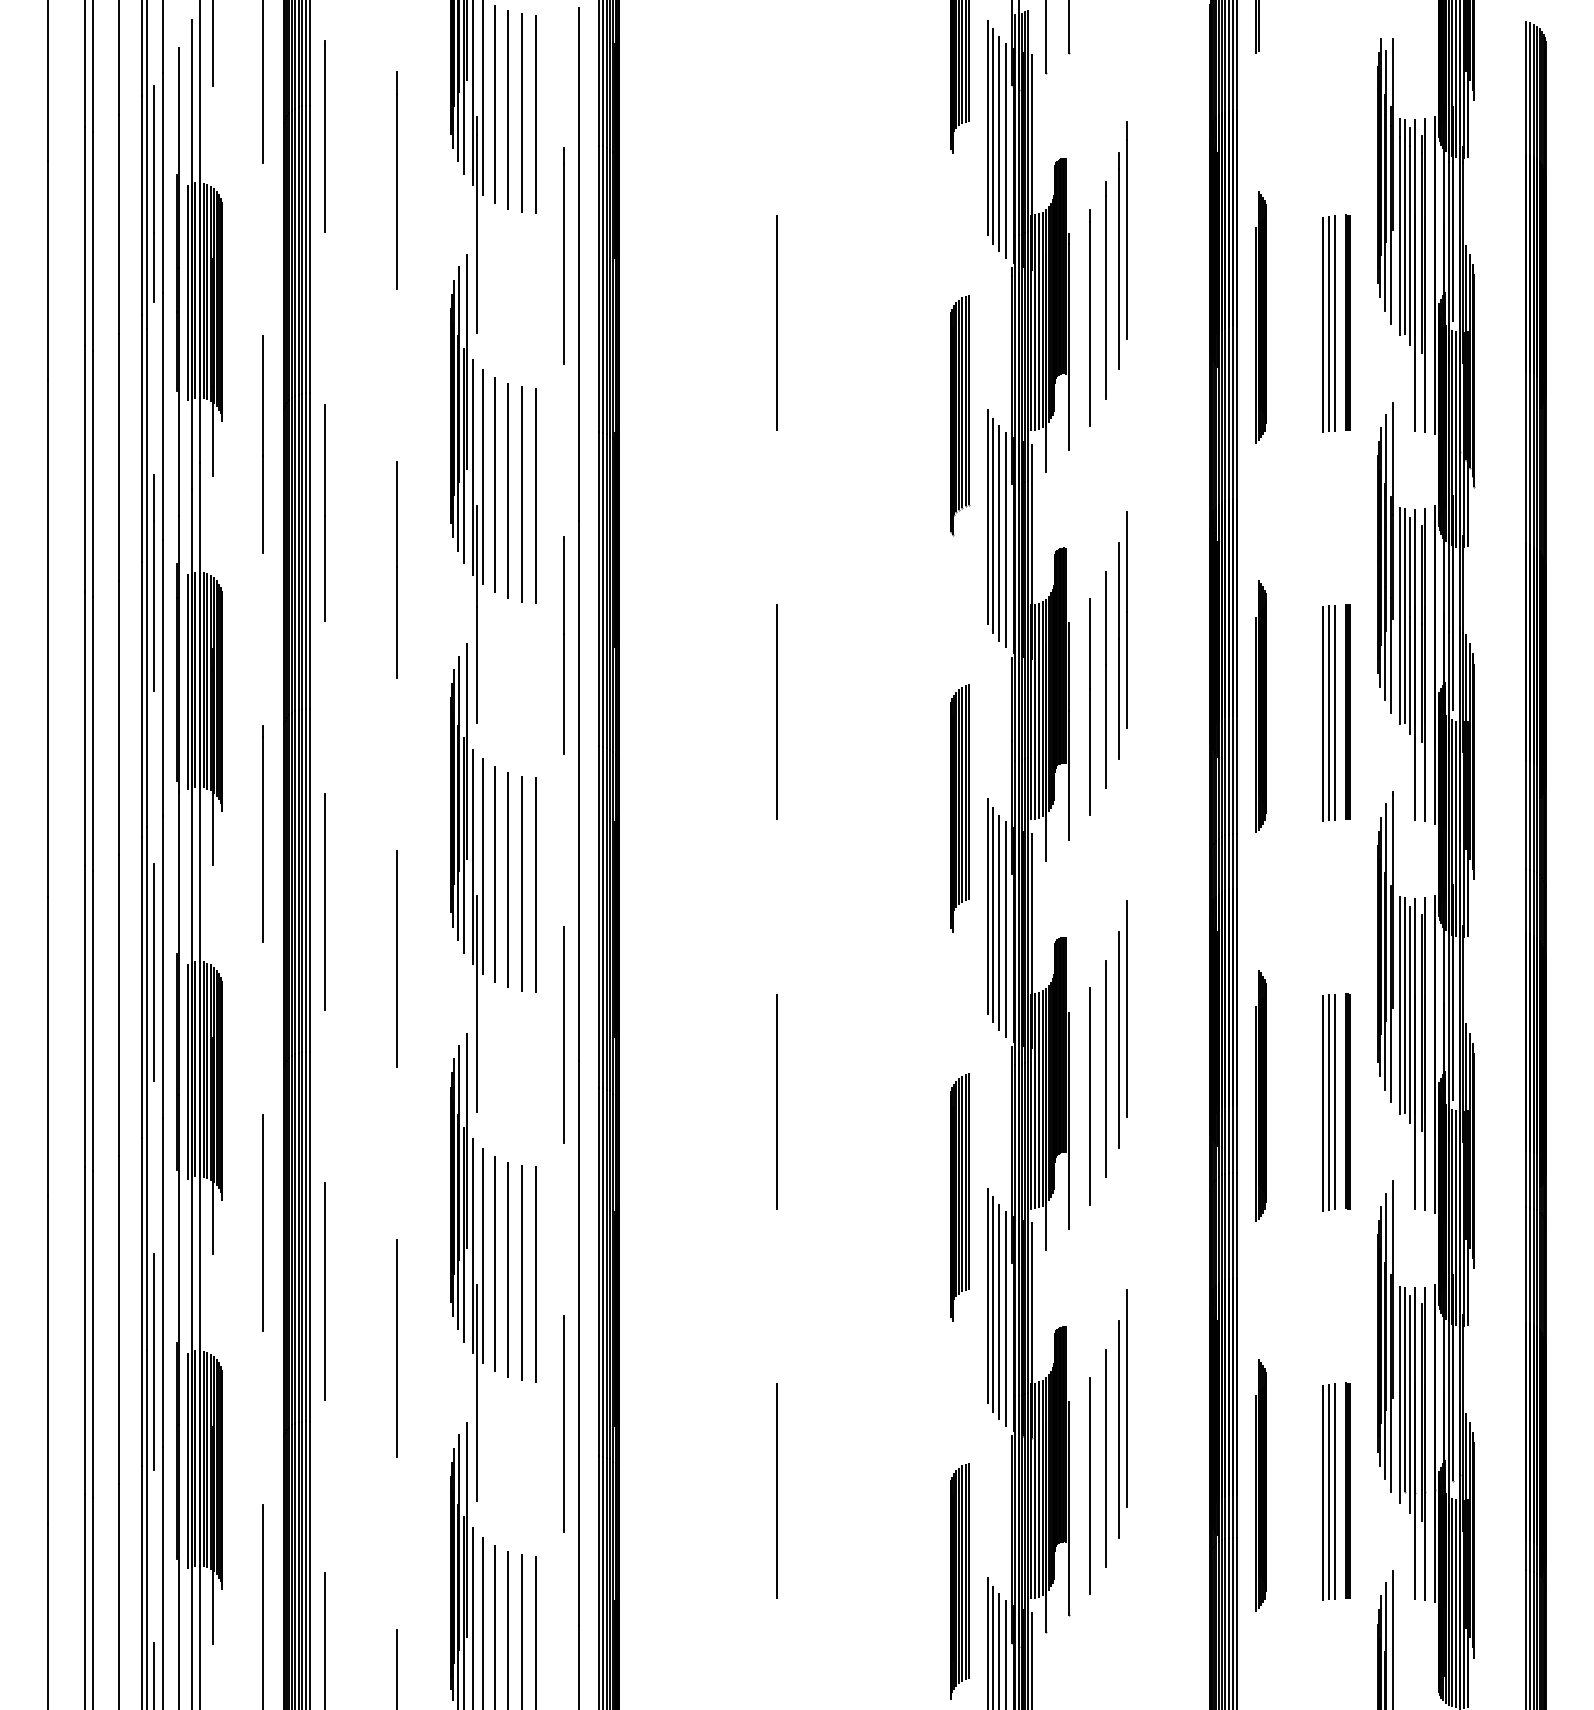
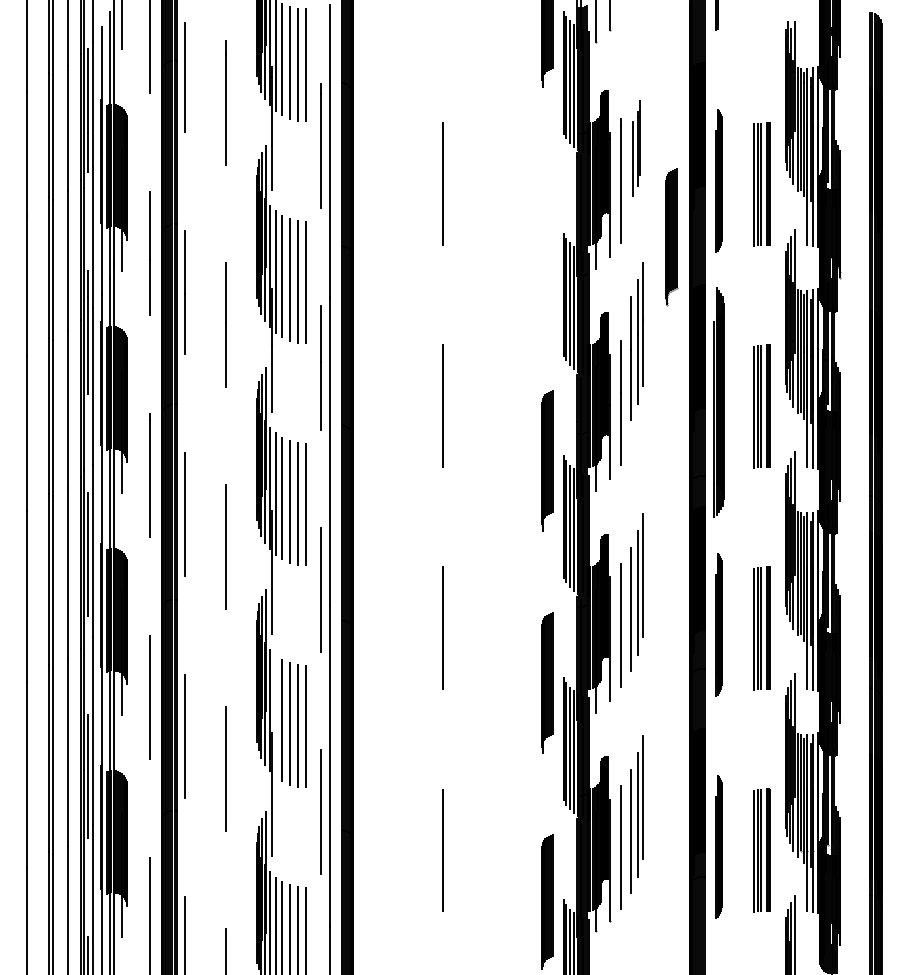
part: (1116, 260) -> (636, 148), size x0.6
part: (960, 416) -> (671, 237), moved
part: (1116, 649) -> (636, 341), moved
part: (1259, 705) -> (718, 402), size x1.6
line: (483, 1254) -> (275, 715), removed

